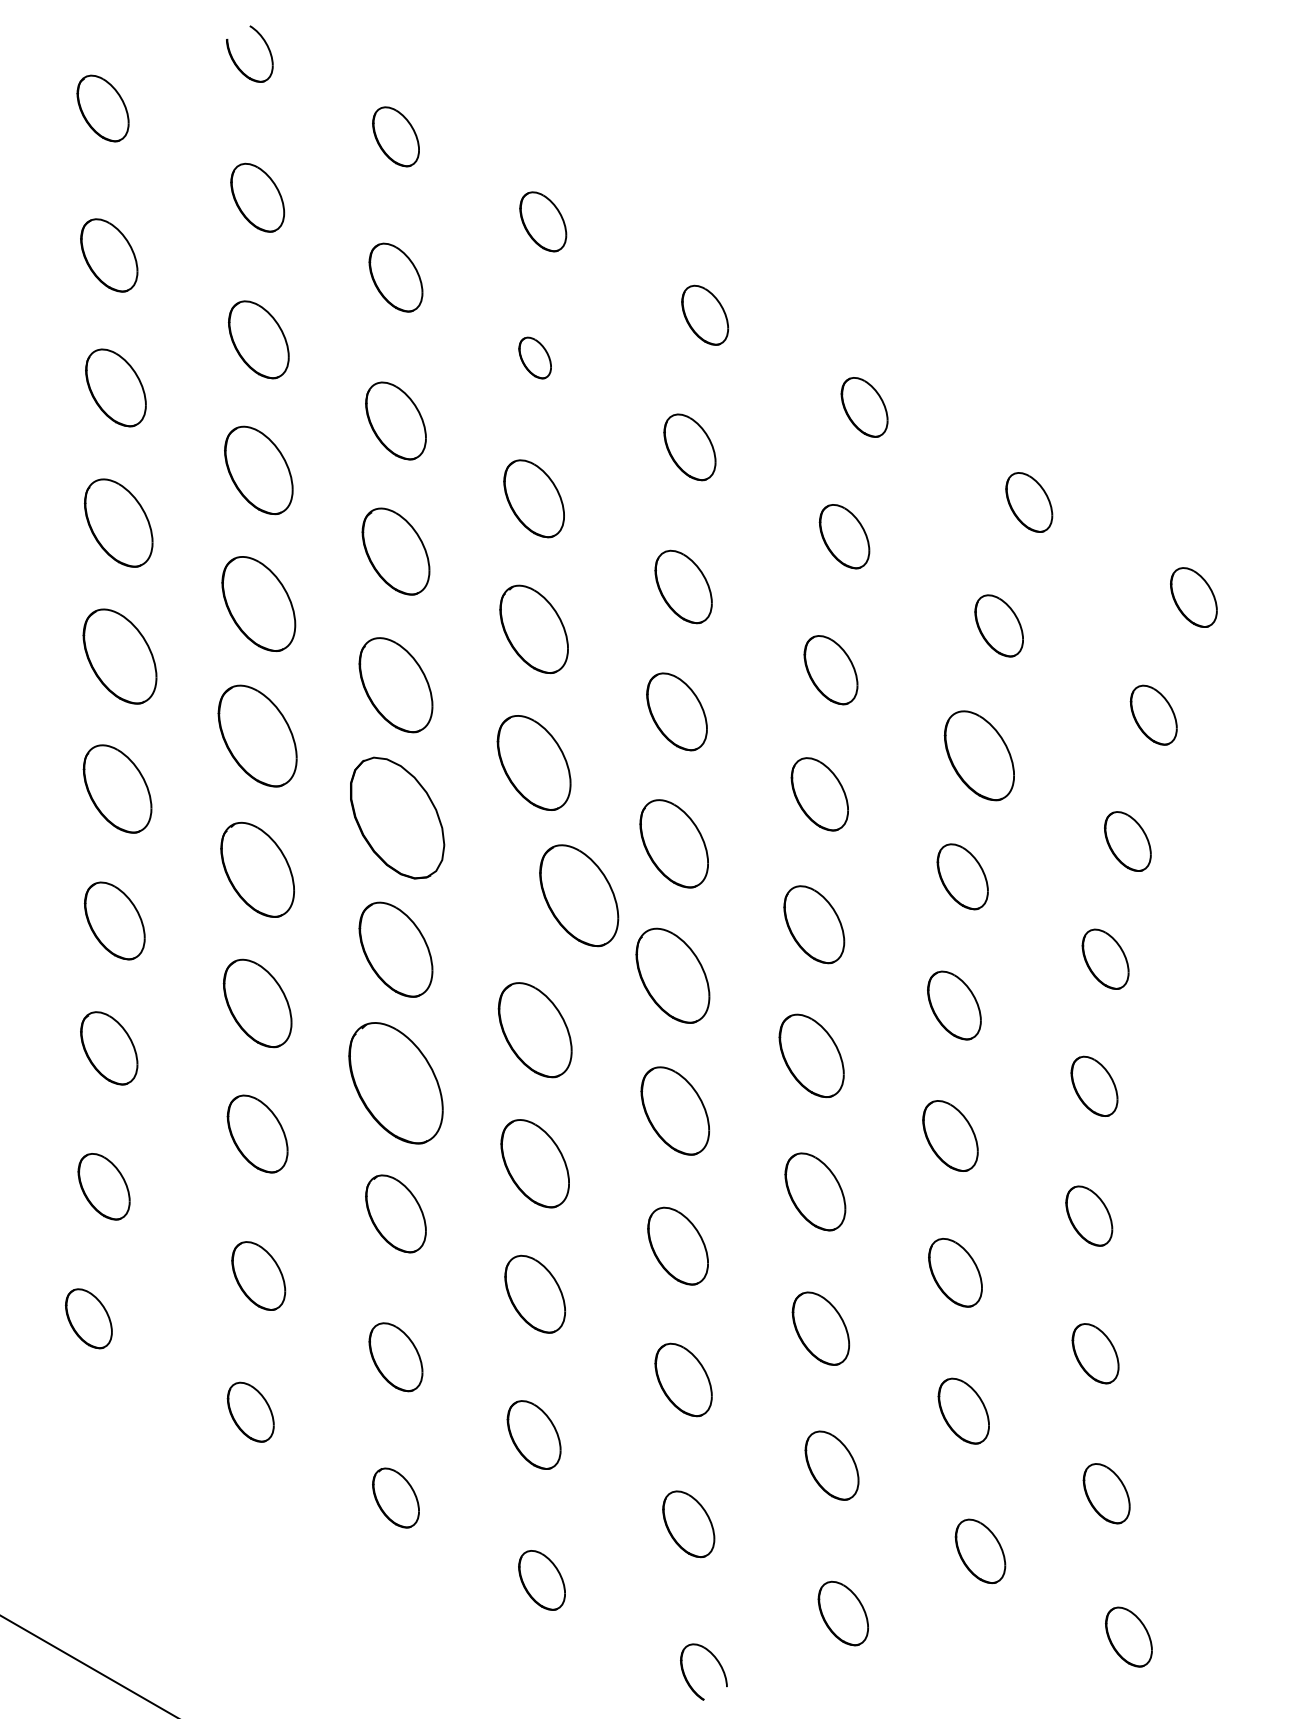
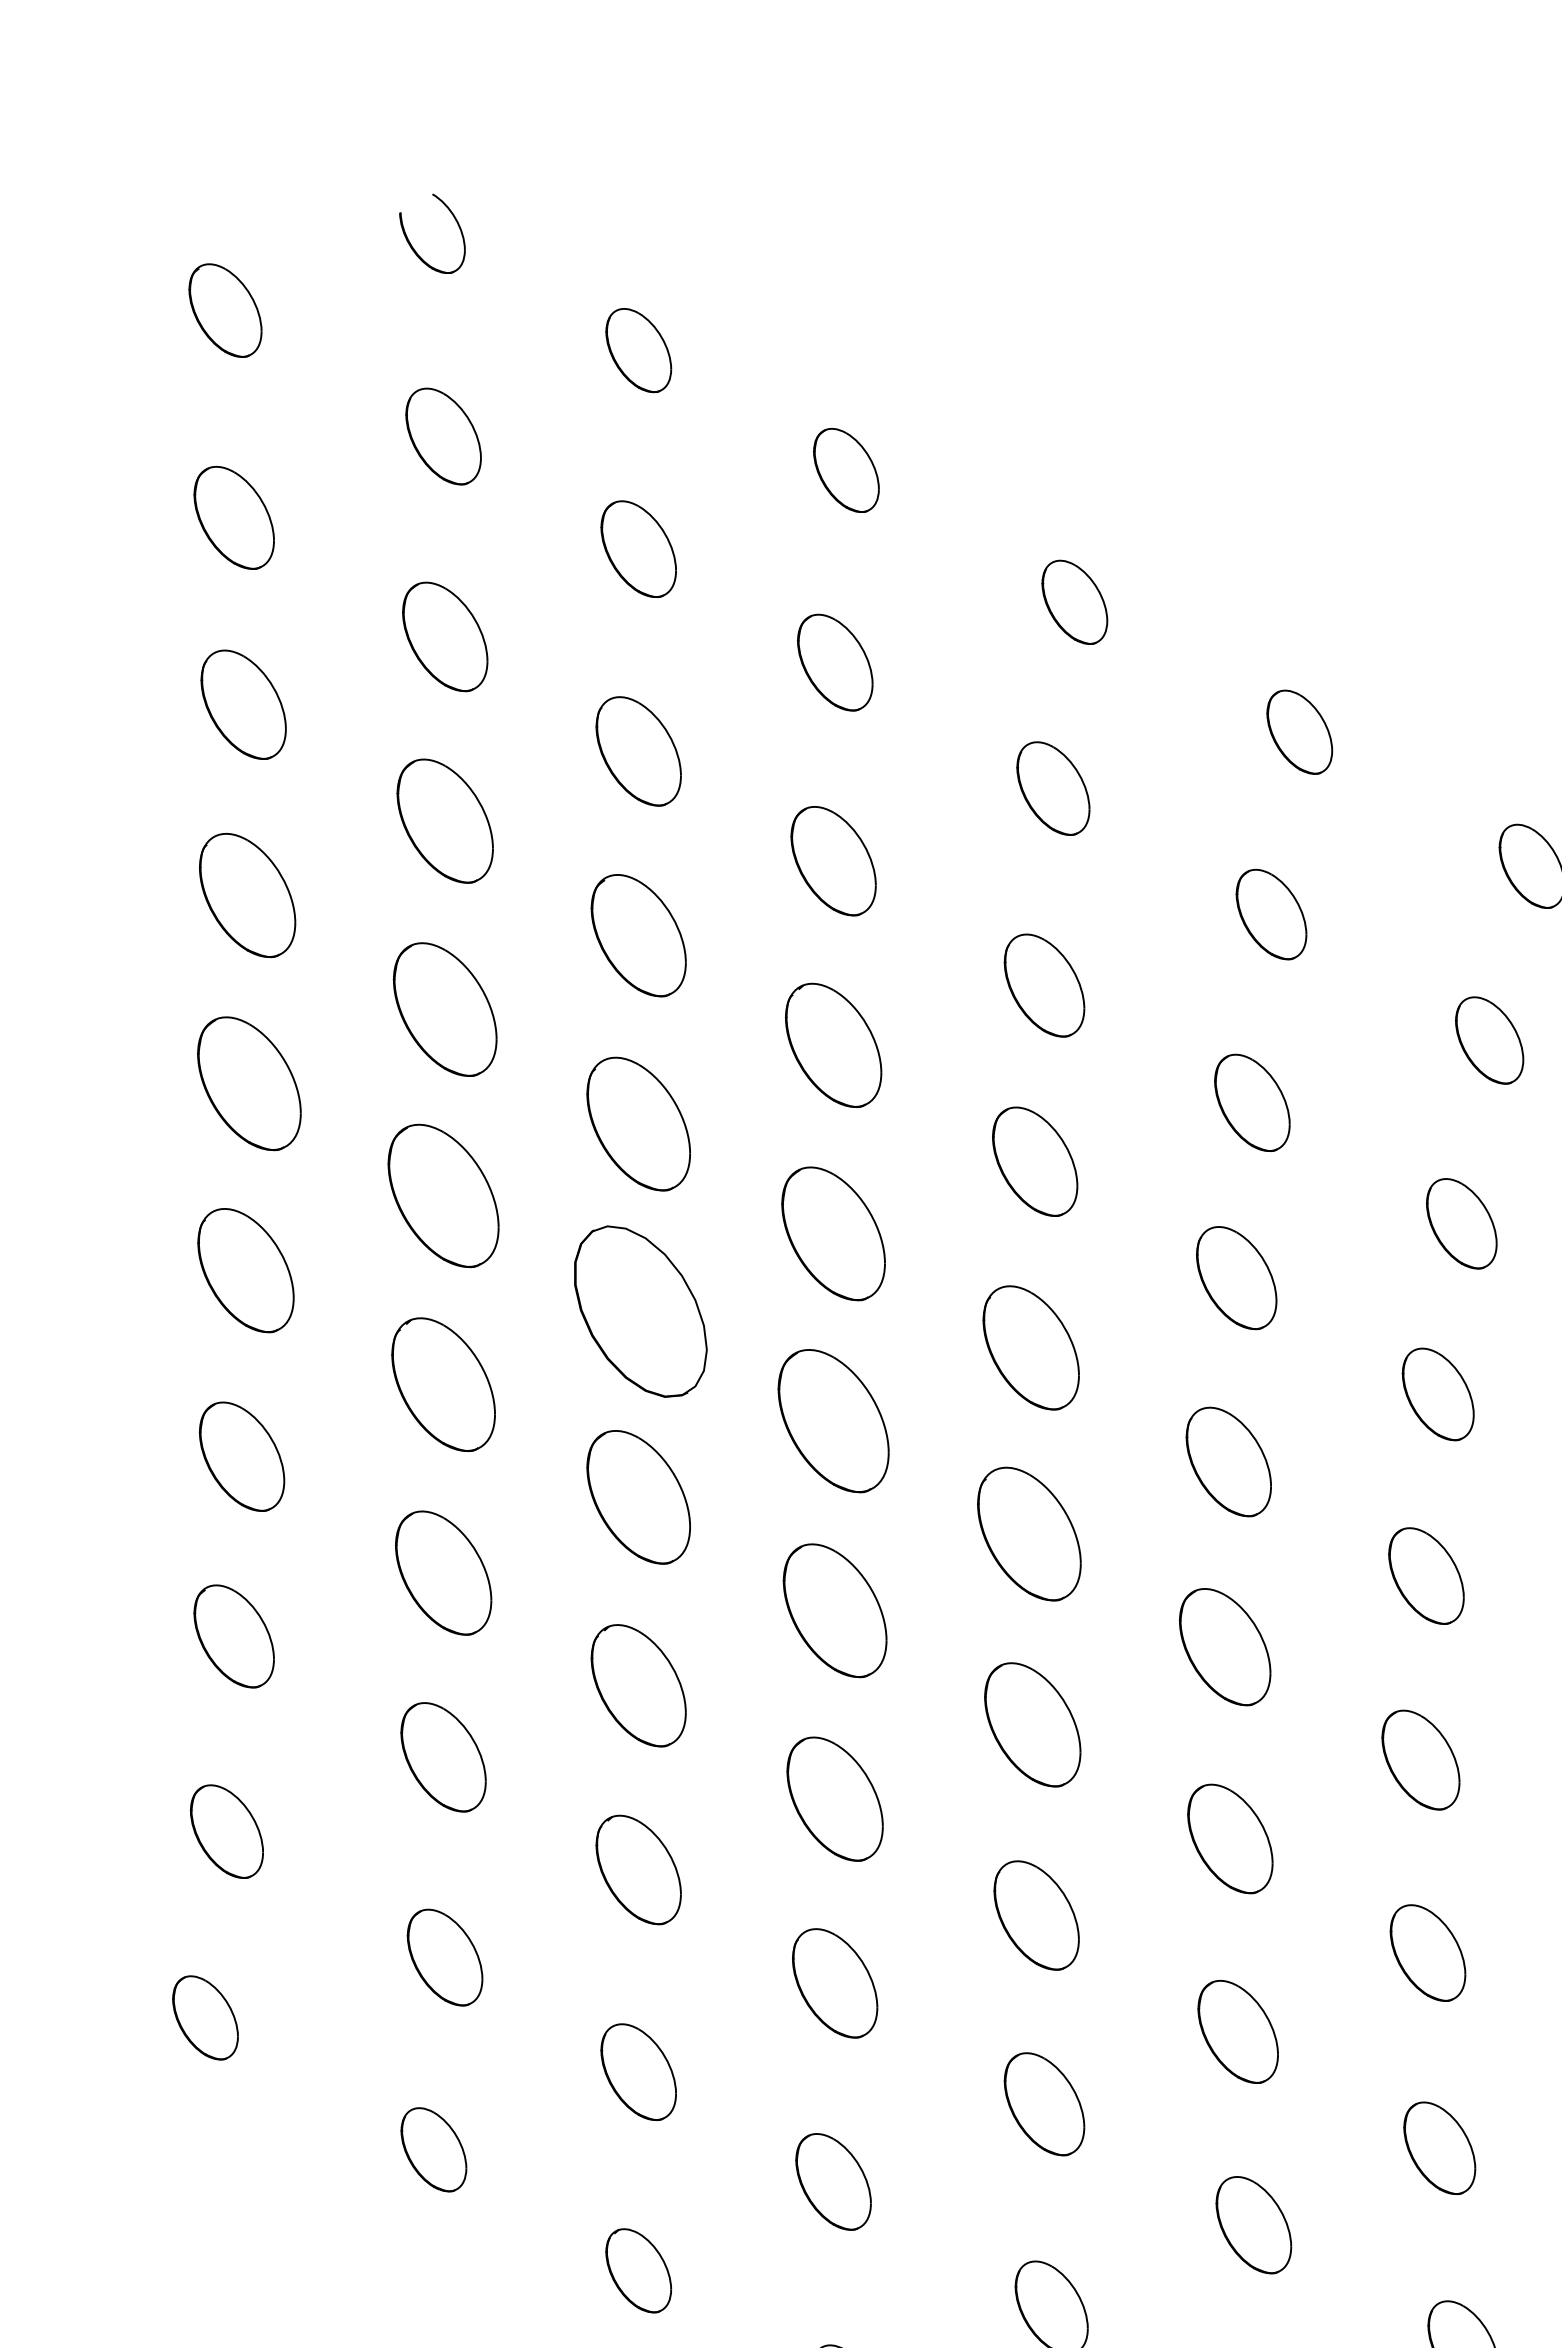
part: (534, 357) -> (834, 661), size x1.67
part: (979, 755) -> (1461, 1223), size x0.71
part: (579, 895) -> (834, 1420), moved
part: (395, 1083) -> (637, 1686), size x0.71

